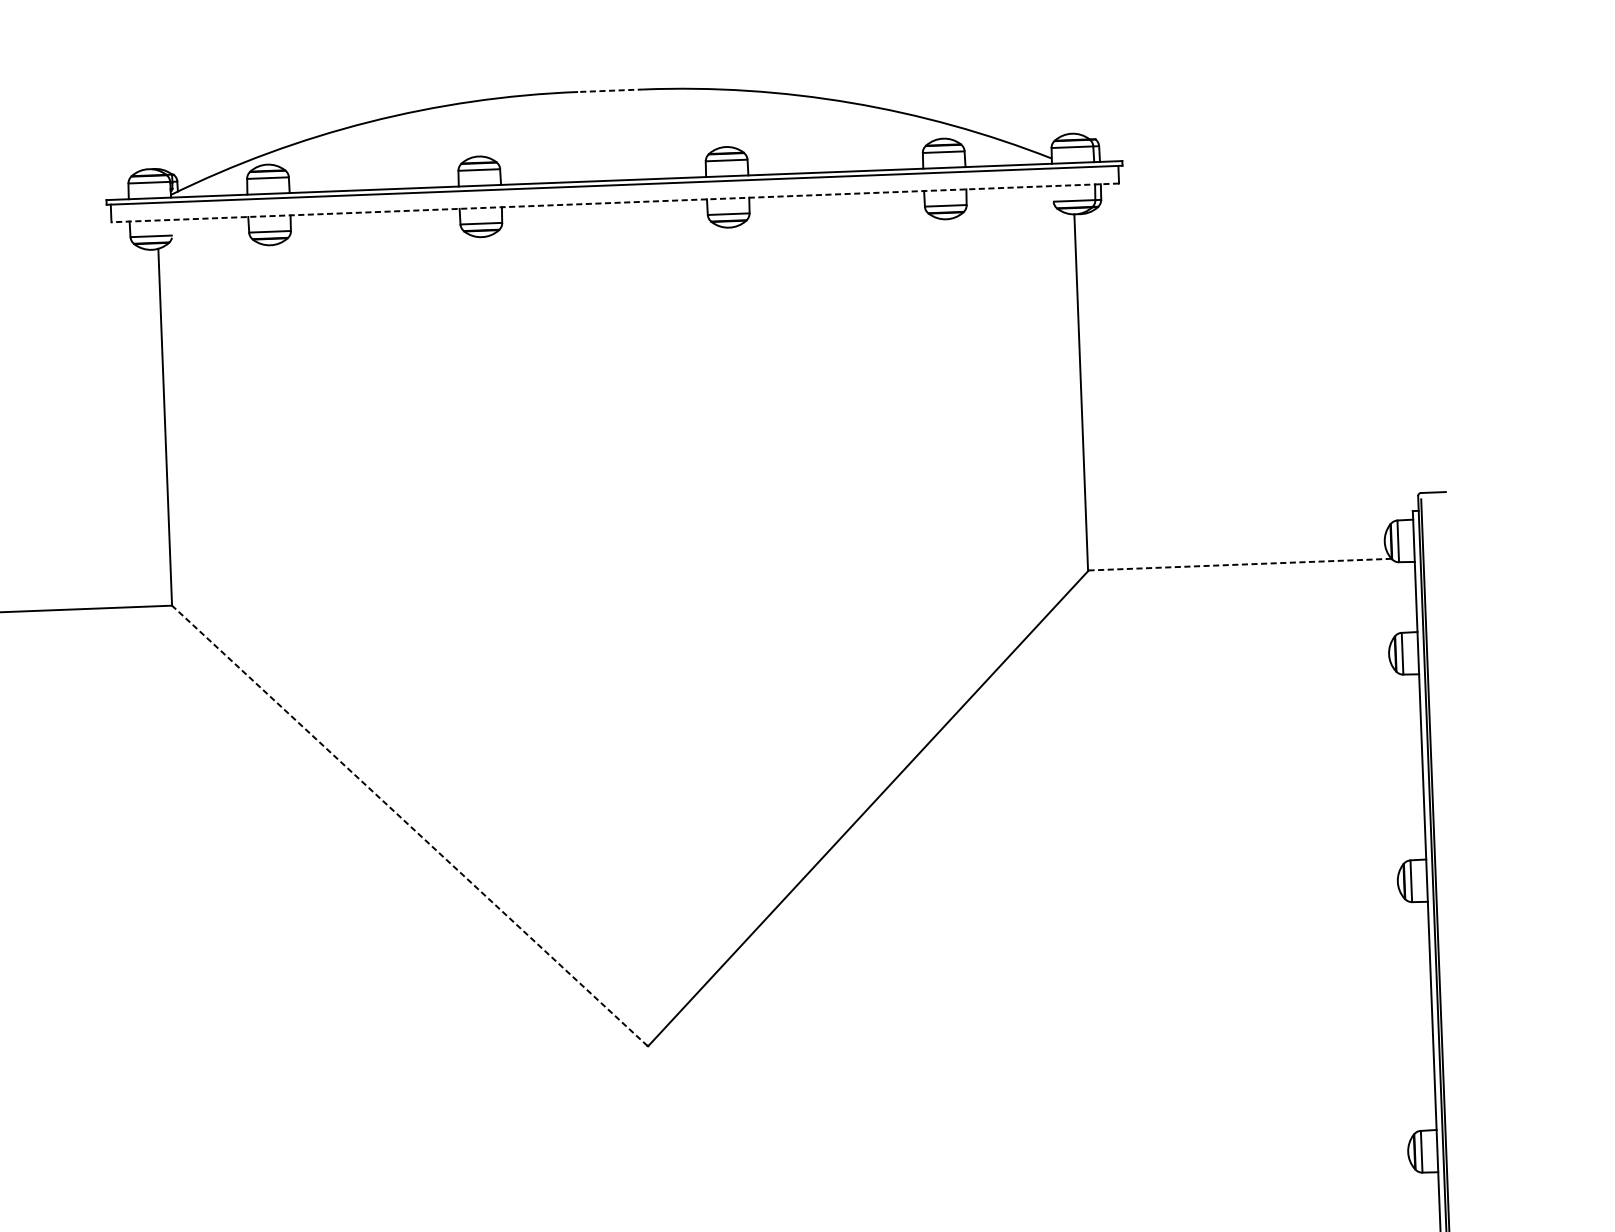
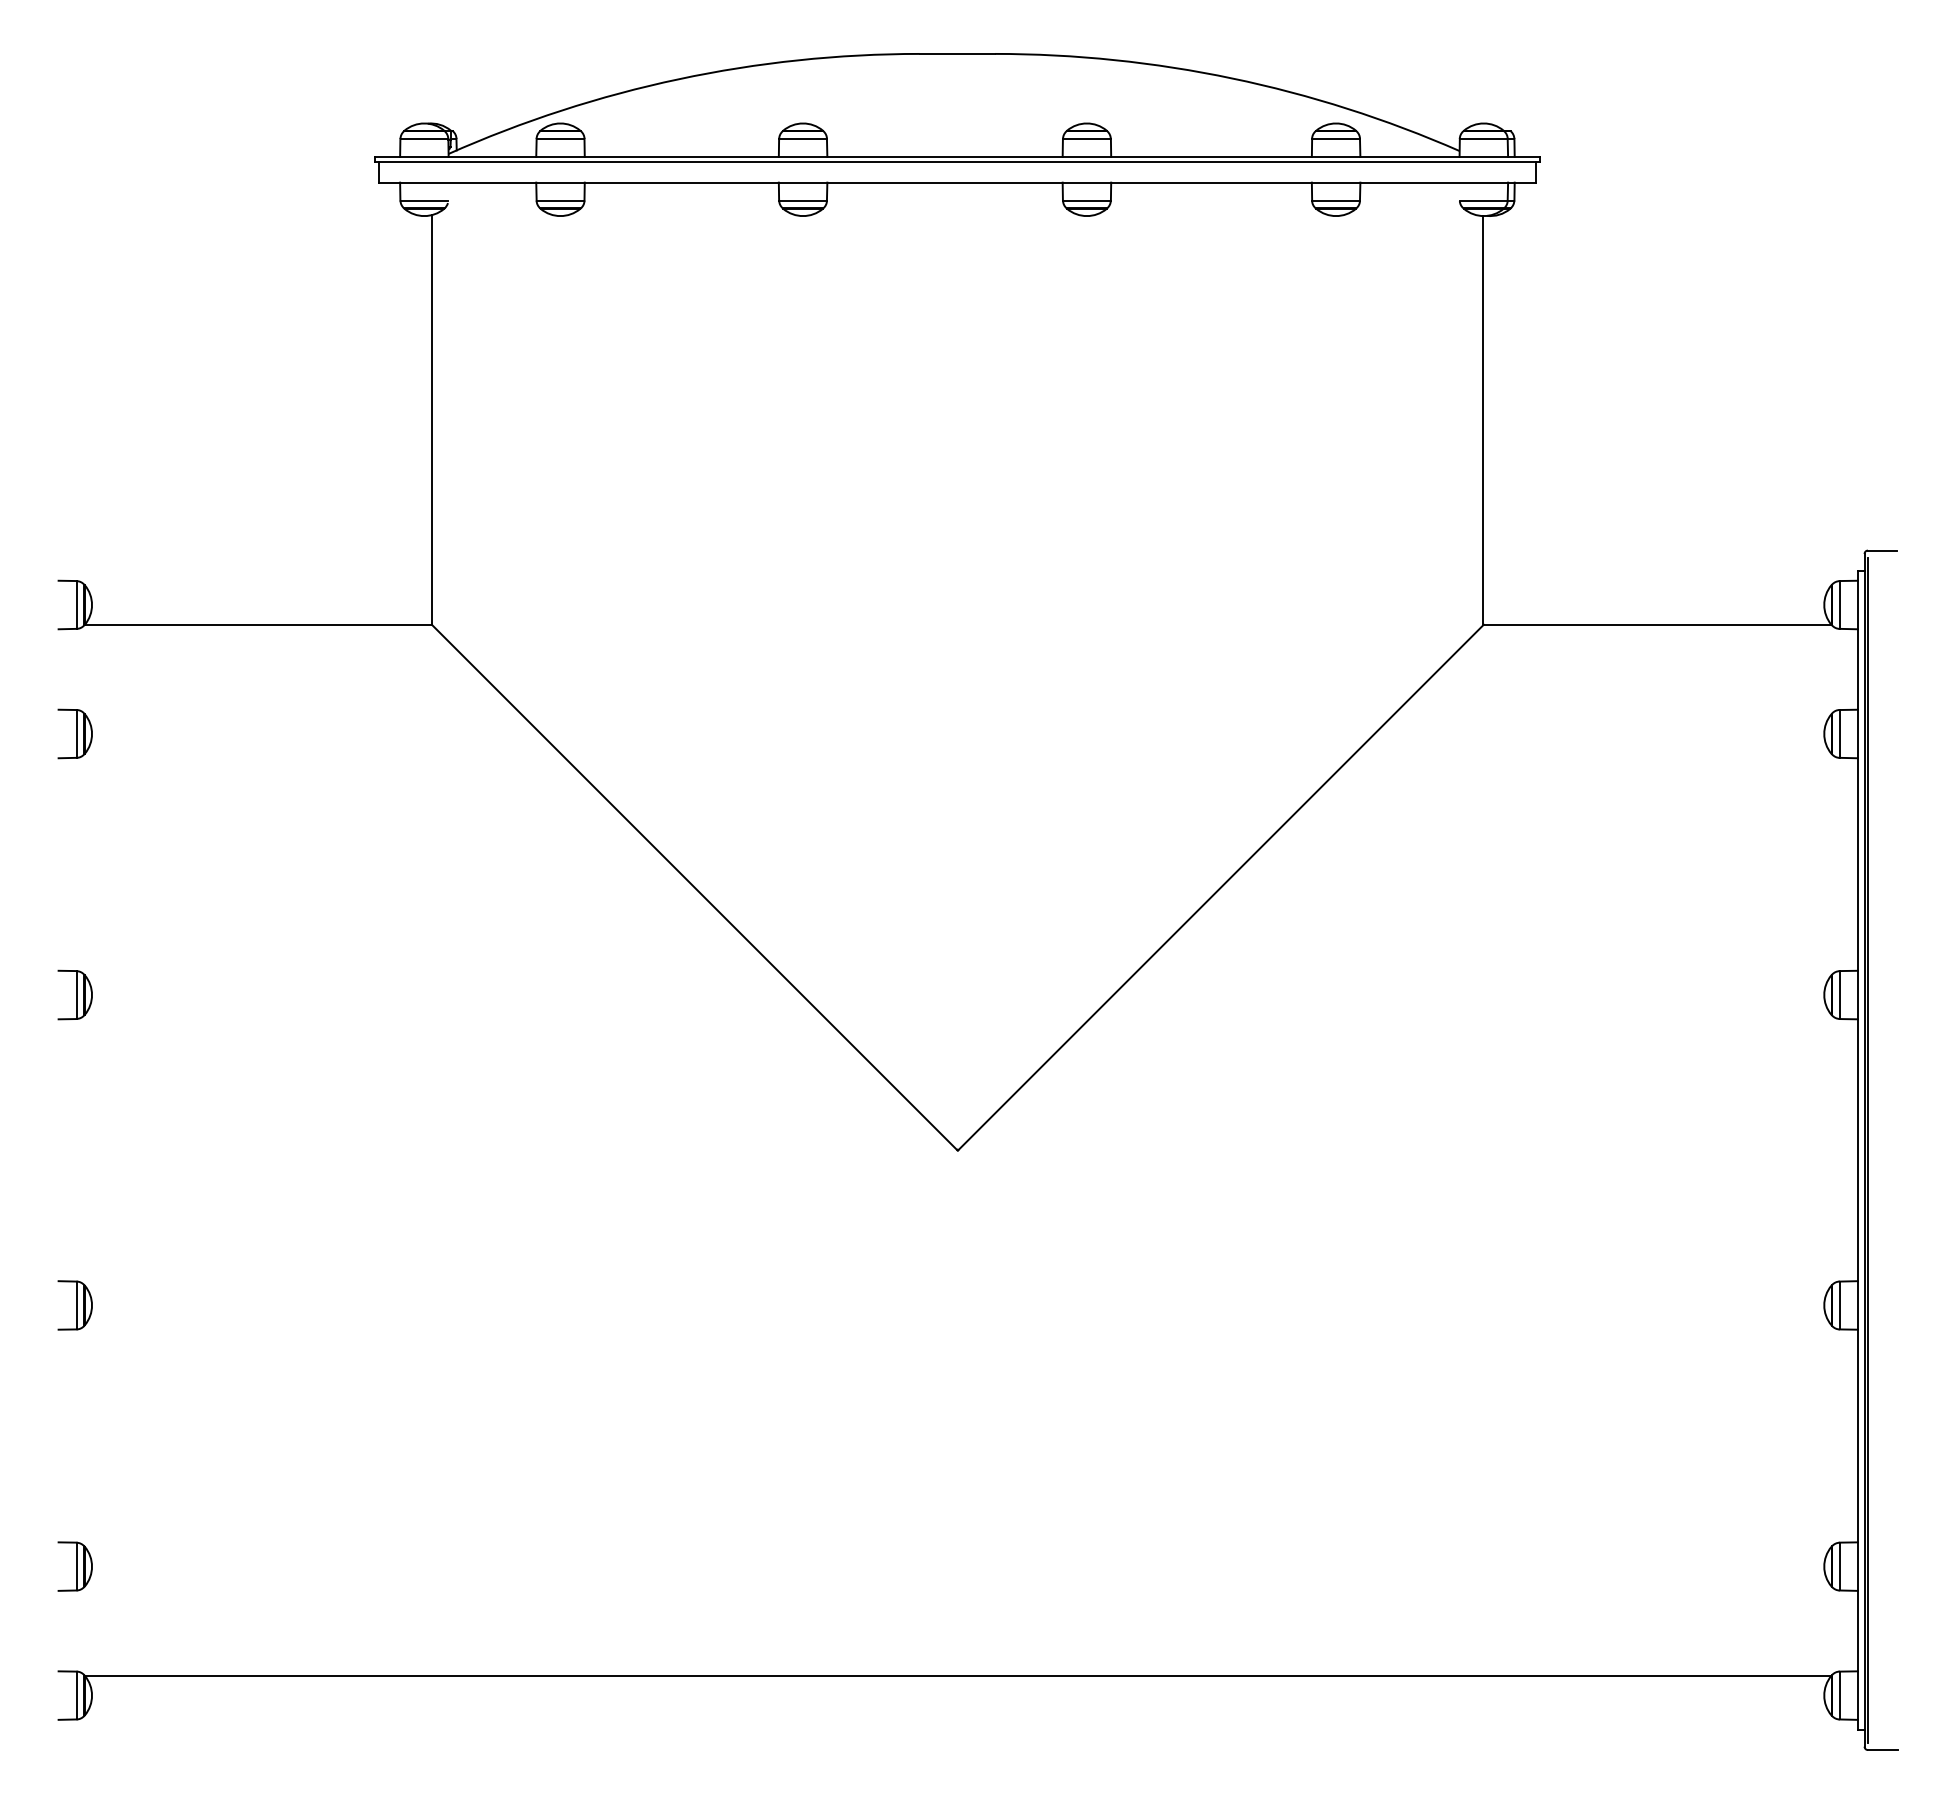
line: (611, 90) -> (957, 53), dashed -> solid
line: (614, 202) -> (956, 182), dashed -> solid
line: (1240, 564) -> (1657, 624), dashed -> solid
line: (409, 825) -> (694, 887), dashed -> solid

